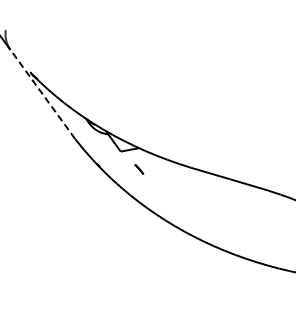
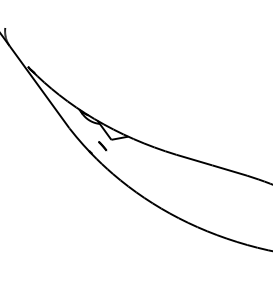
line: (42, 94) -> (39, 87), dashed -> solid
part: (139, 169) -> (102, 146), moved

